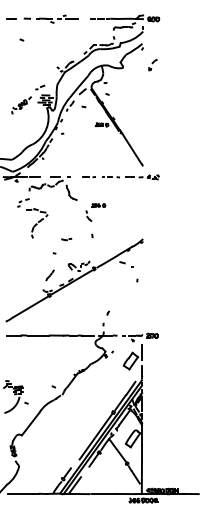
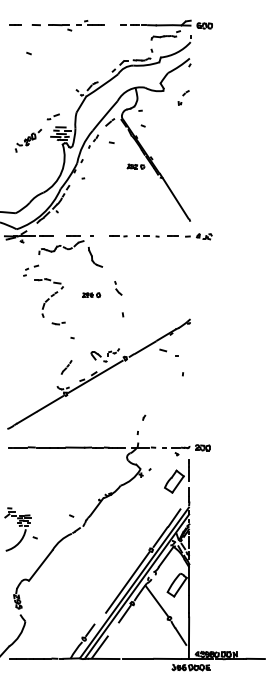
part: (152, 64) -> (183, 97), moved
part: (98, 205) -> (91, 295), moved
part: (66, 239) -> (58, 323), moved

